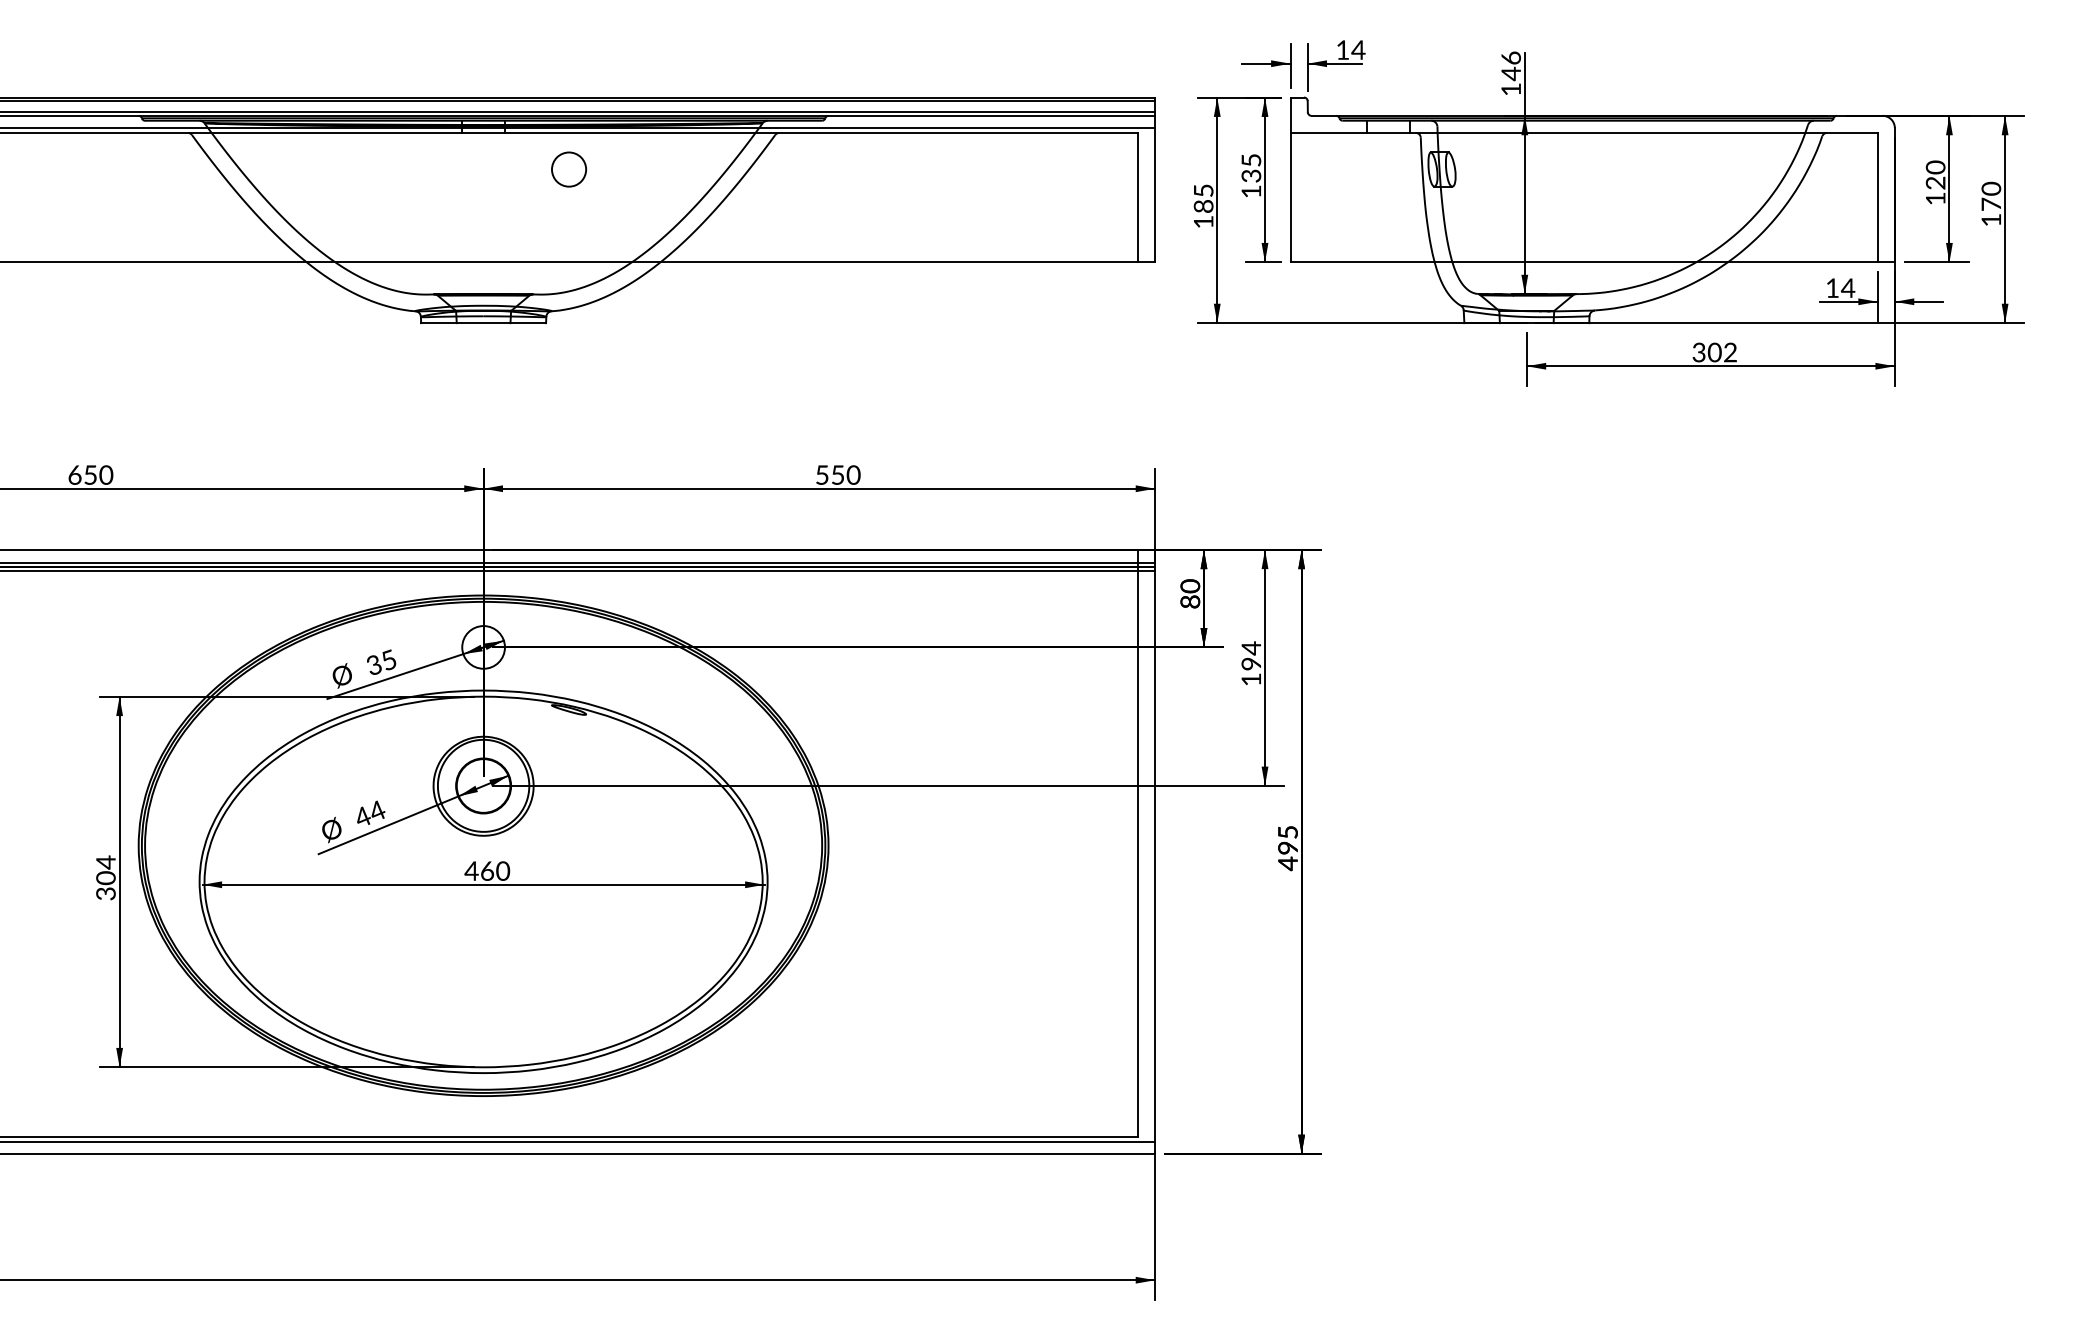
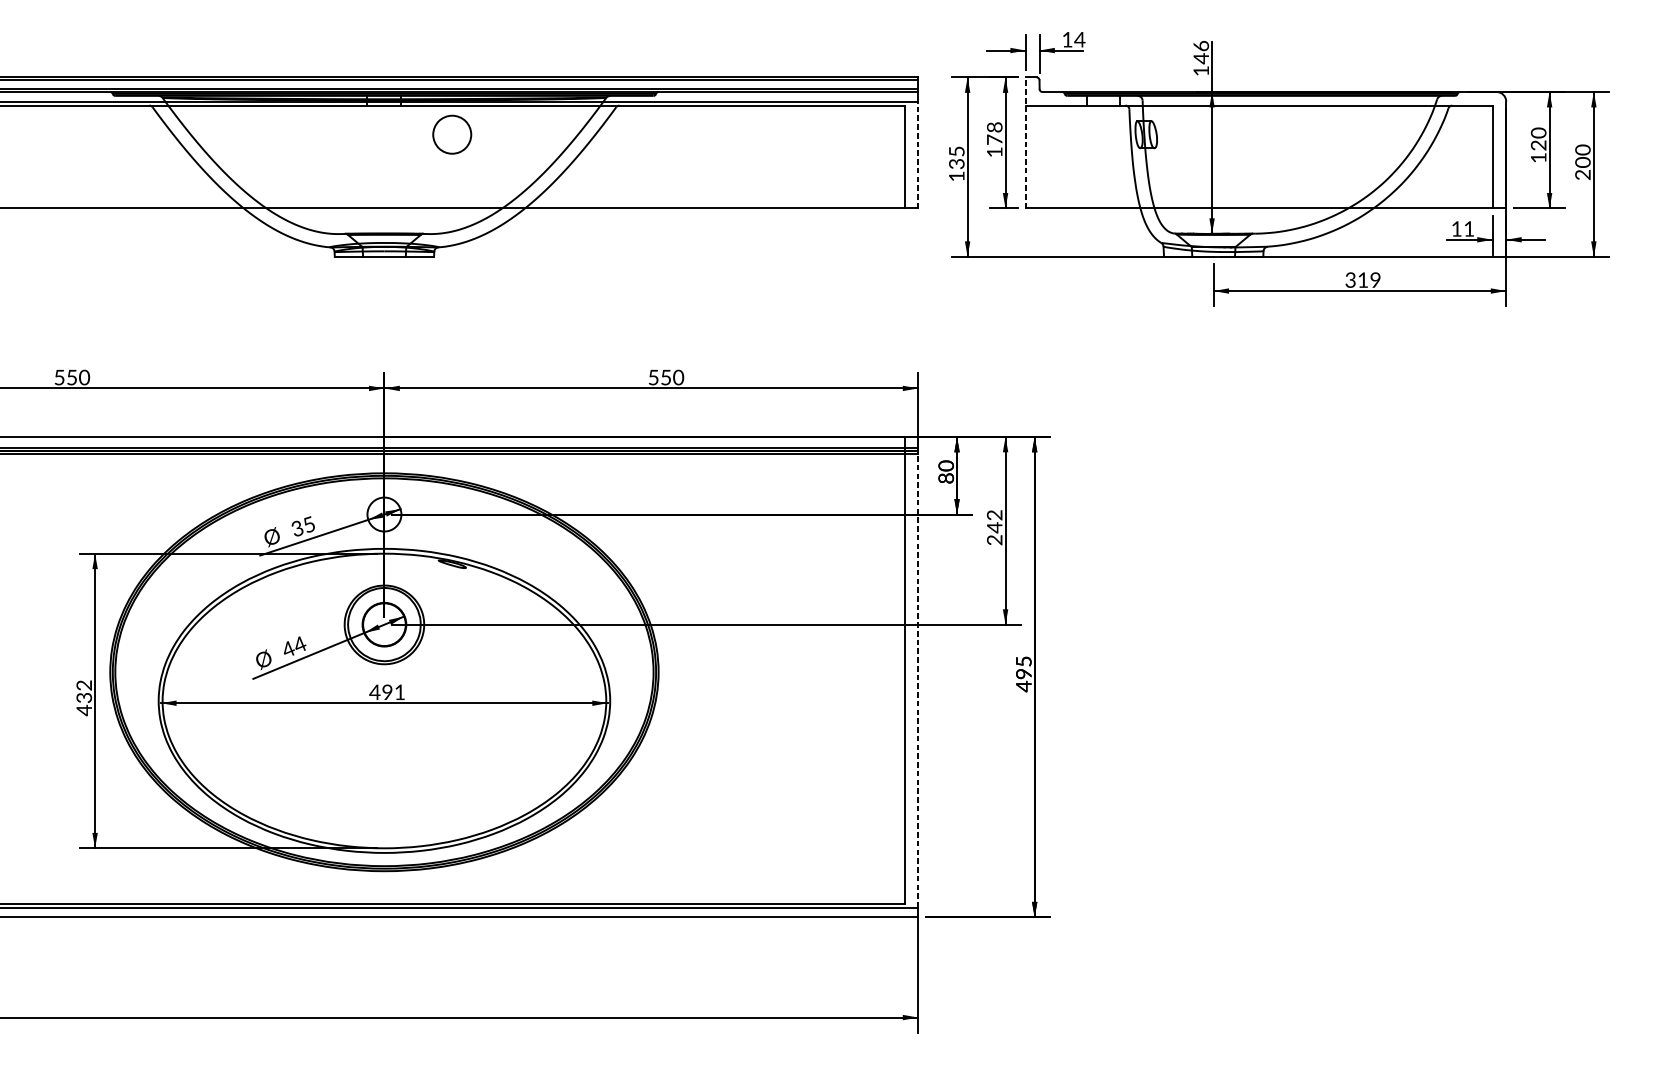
text: (1251, 167) -> (994, 133), 135 -> 178
part: (569, 169) -> (452, 134), size x1.4
line: (1290, 179) -> (1025, 142), solid -> dashed
line: (1155, 194) -> (918, 154), solid -> dashed
text: (1203, 206) -> (956, 164), 185 -> 135
text: (1991, 211) -> (1583, 168), 170 -> 200
text: (1847, 287) -> (1468, 228), 14 -> 11
text: (1721, 352) -> (1368, 280), 302 -> 319
text: (74, 474) -> (59, 377), 650 -> 550
text: (1250, 663) -> (994, 527), 194 -> 242
line: (1155, 856) -> (918, 680), solid -> dashed
text: (495, 870) -> (393, 691), 460 -> 491
text: (105, 878) -> (83, 698), 304 -> 432

